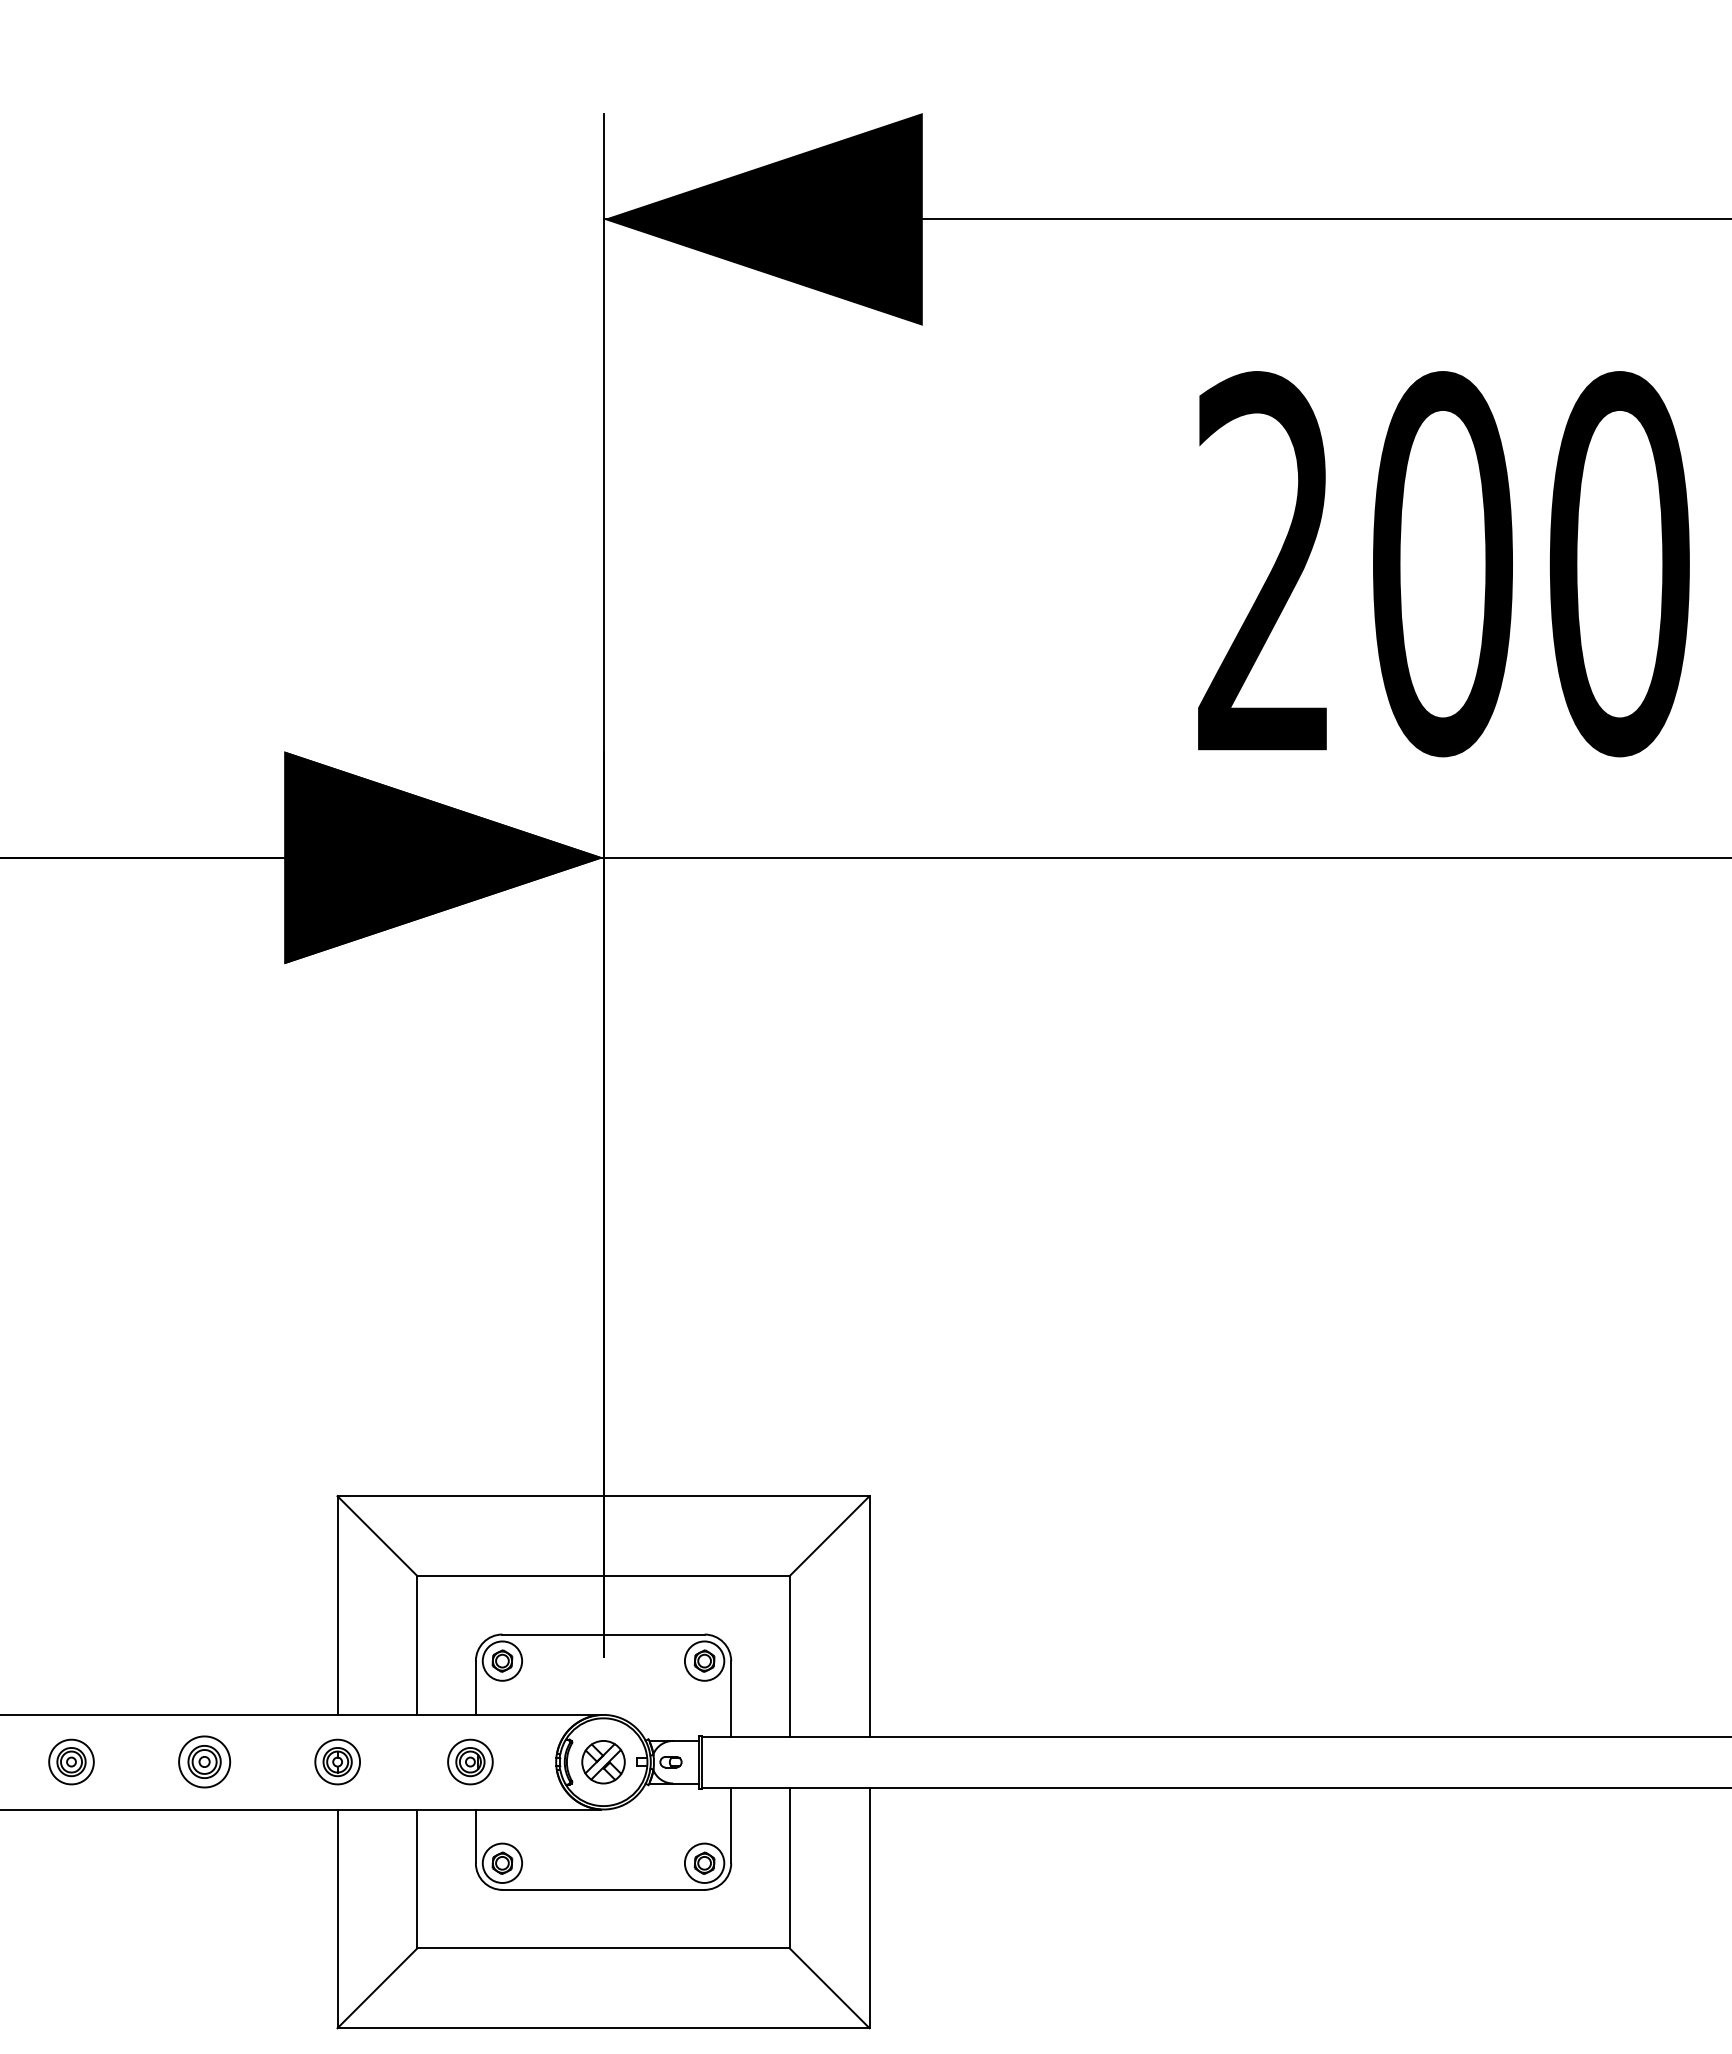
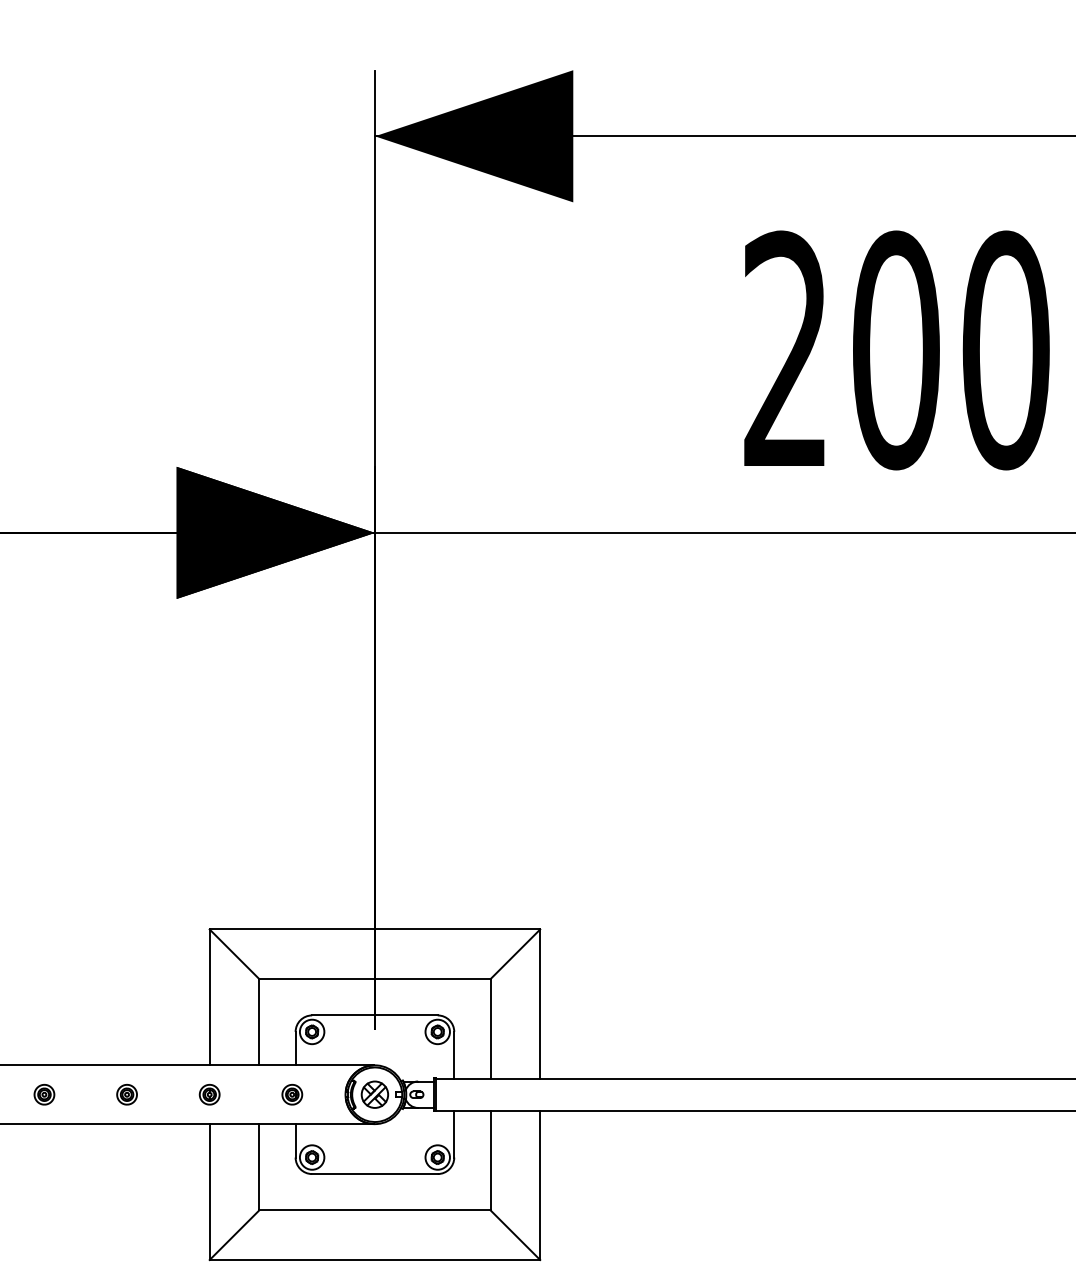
part: (71, 1761) -> (44, 1094), size x0.71
part: (203, 1761) -> (126, 1094), size x0.62
part: (337, 1761) -> (209, 1094), size x0.71
part: (470, 1761) -> (292, 1094), size x0.71

